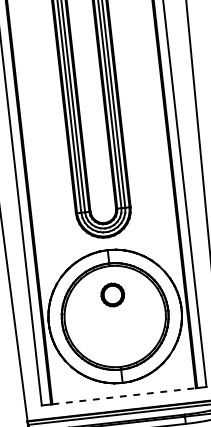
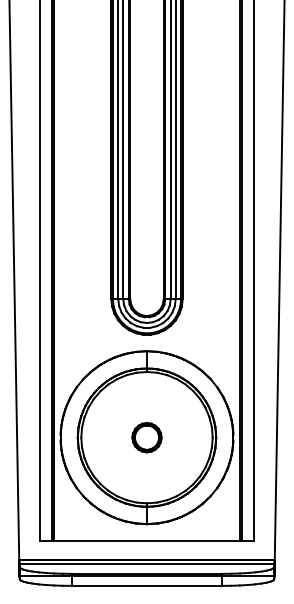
part: (112, 294) -> (146, 437), moved
line: (124, 396) -> (147, 541), dashed -> solid

